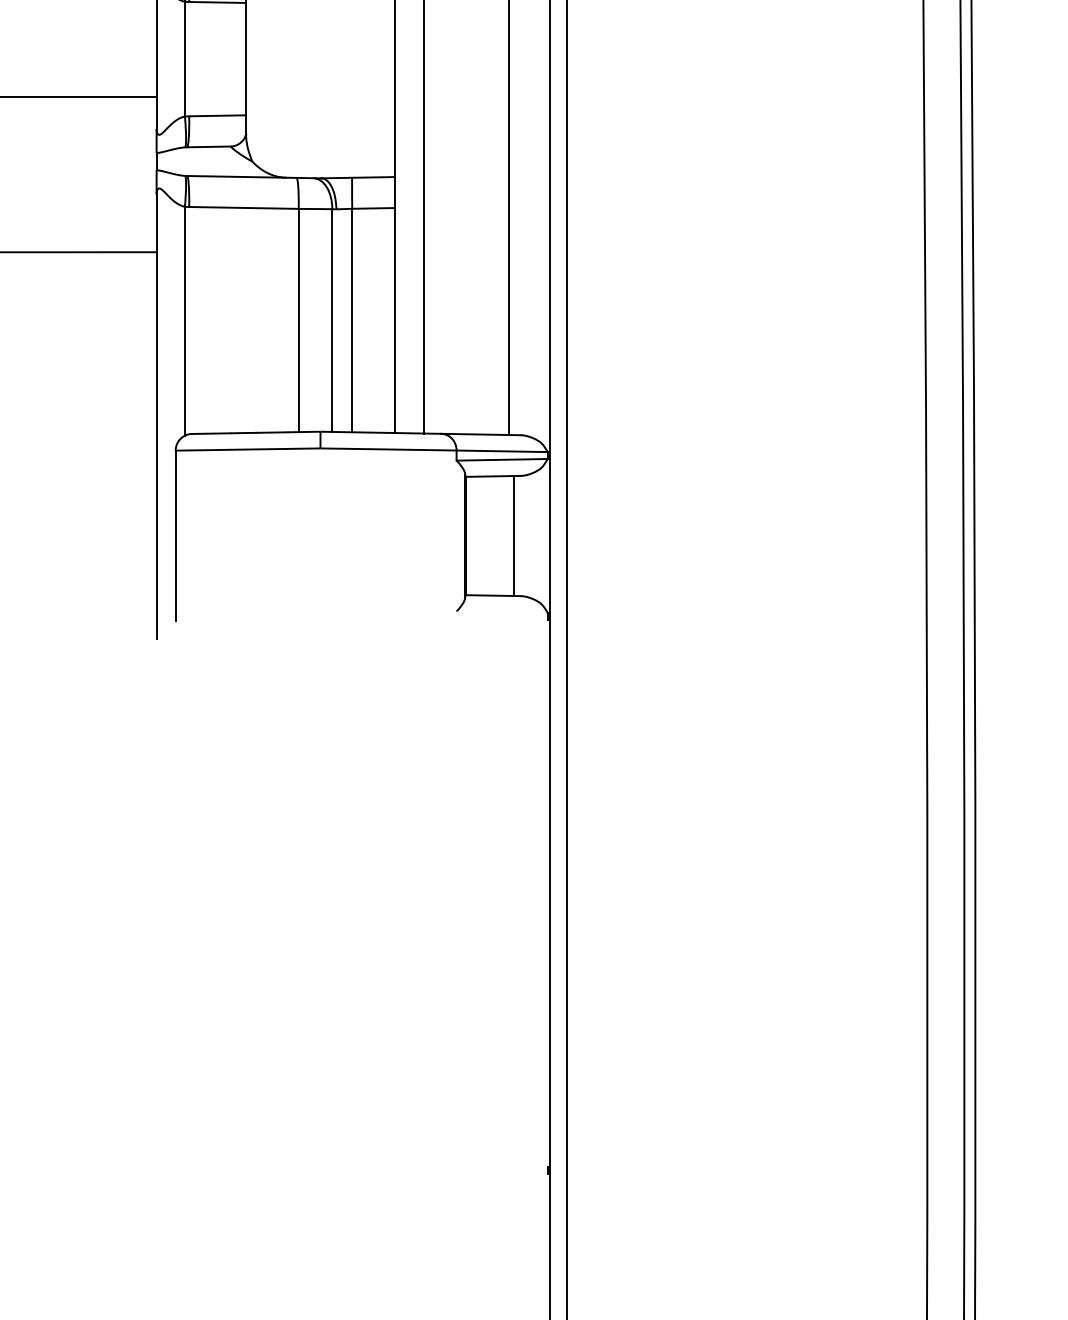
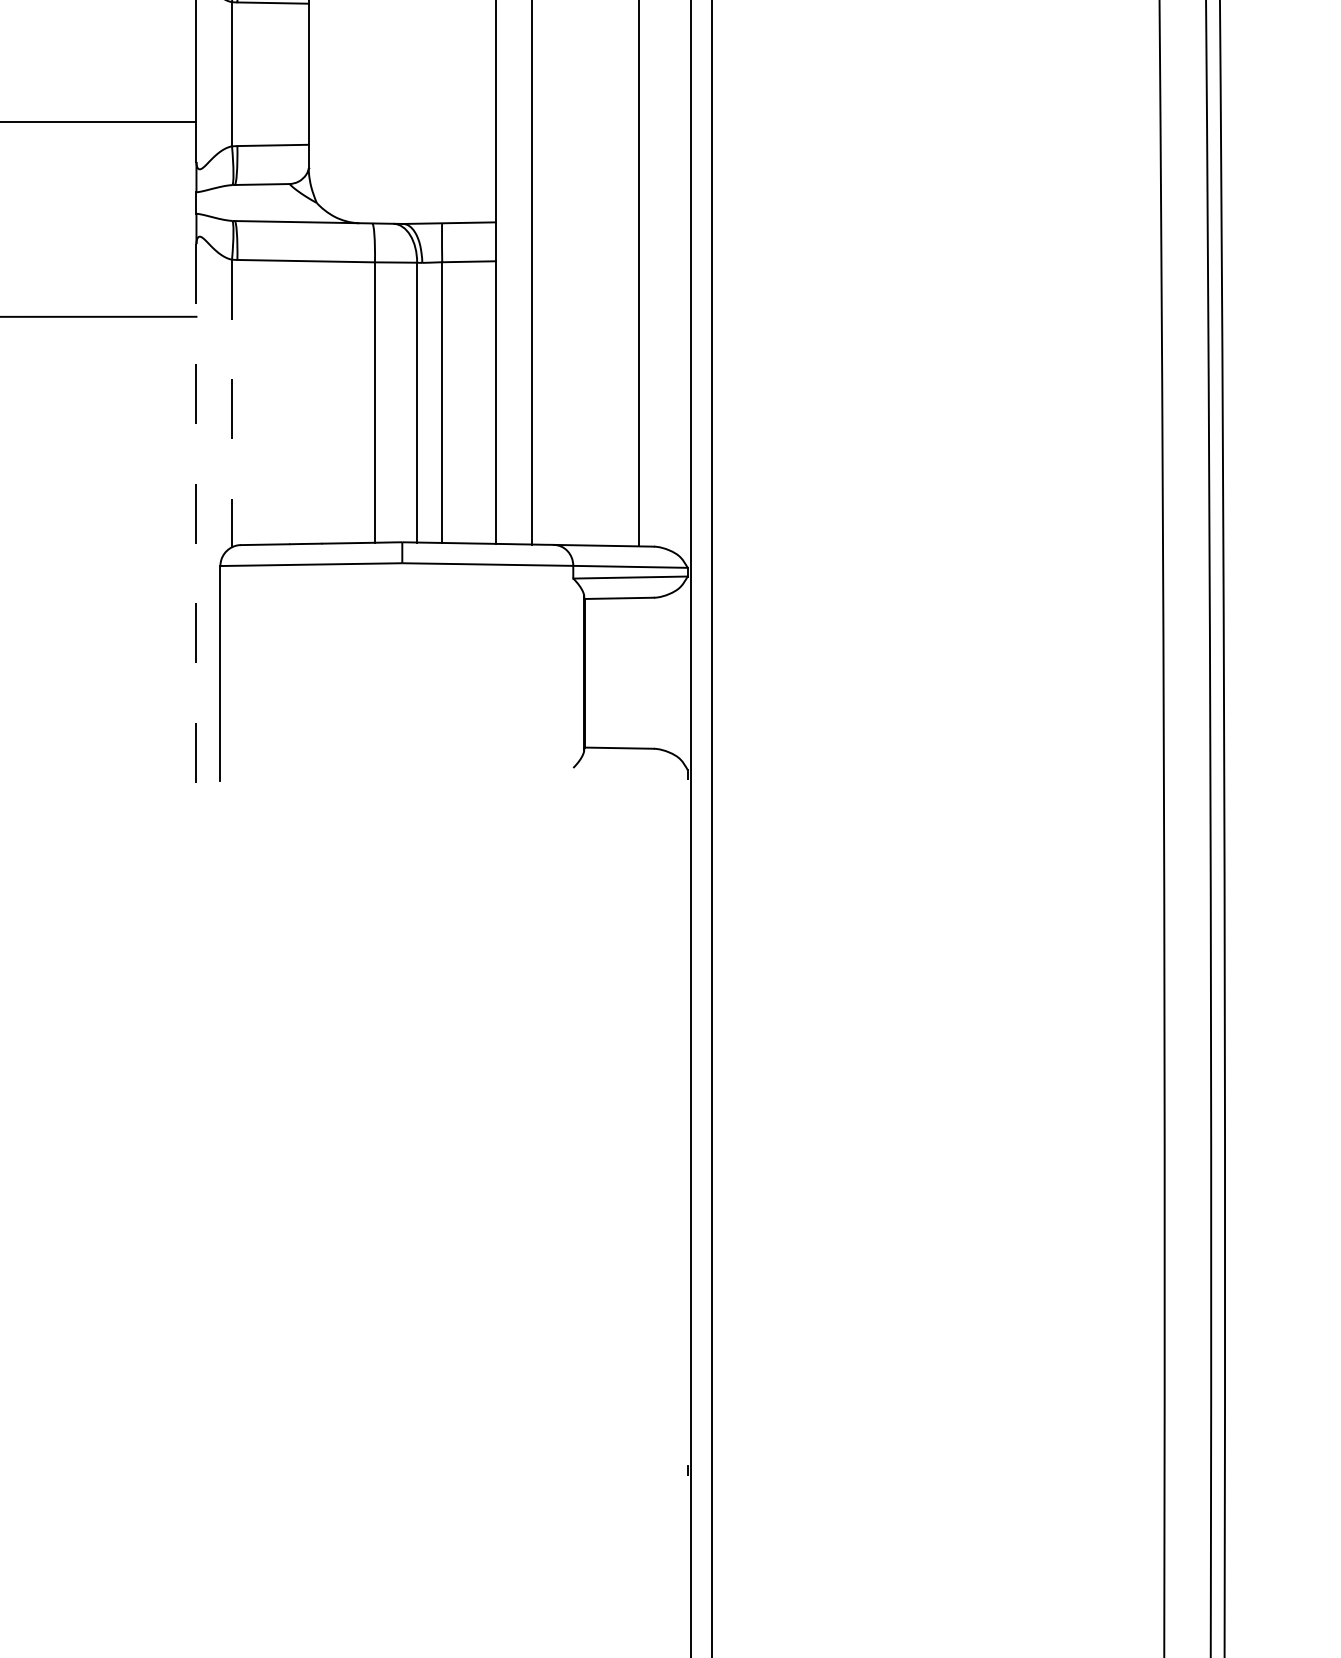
line: (184, 321) -> (231, 403), solid -> dashed
line: (156, 416) -> (196, 523), solid -> dashed
line: (514, 535) -> (645, 672), removed

